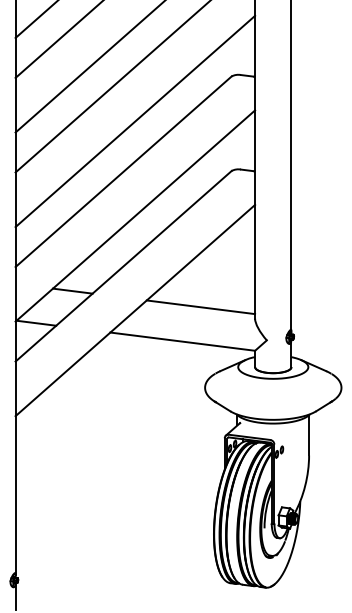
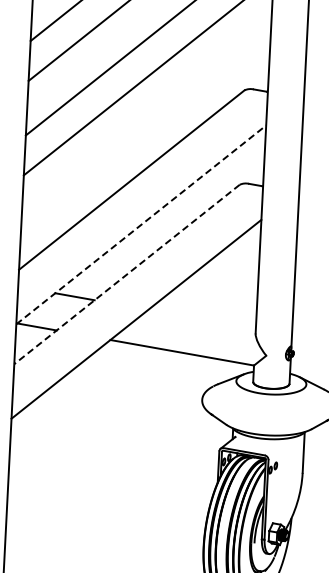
line: (135, 121) -> (146, 130), removed
line: (135, 216) -> (141, 225), solid -> dashed
line: (123, 266) -> (126, 274), solid -> dashed
line: (200, 307) -> (201, 319), removed

